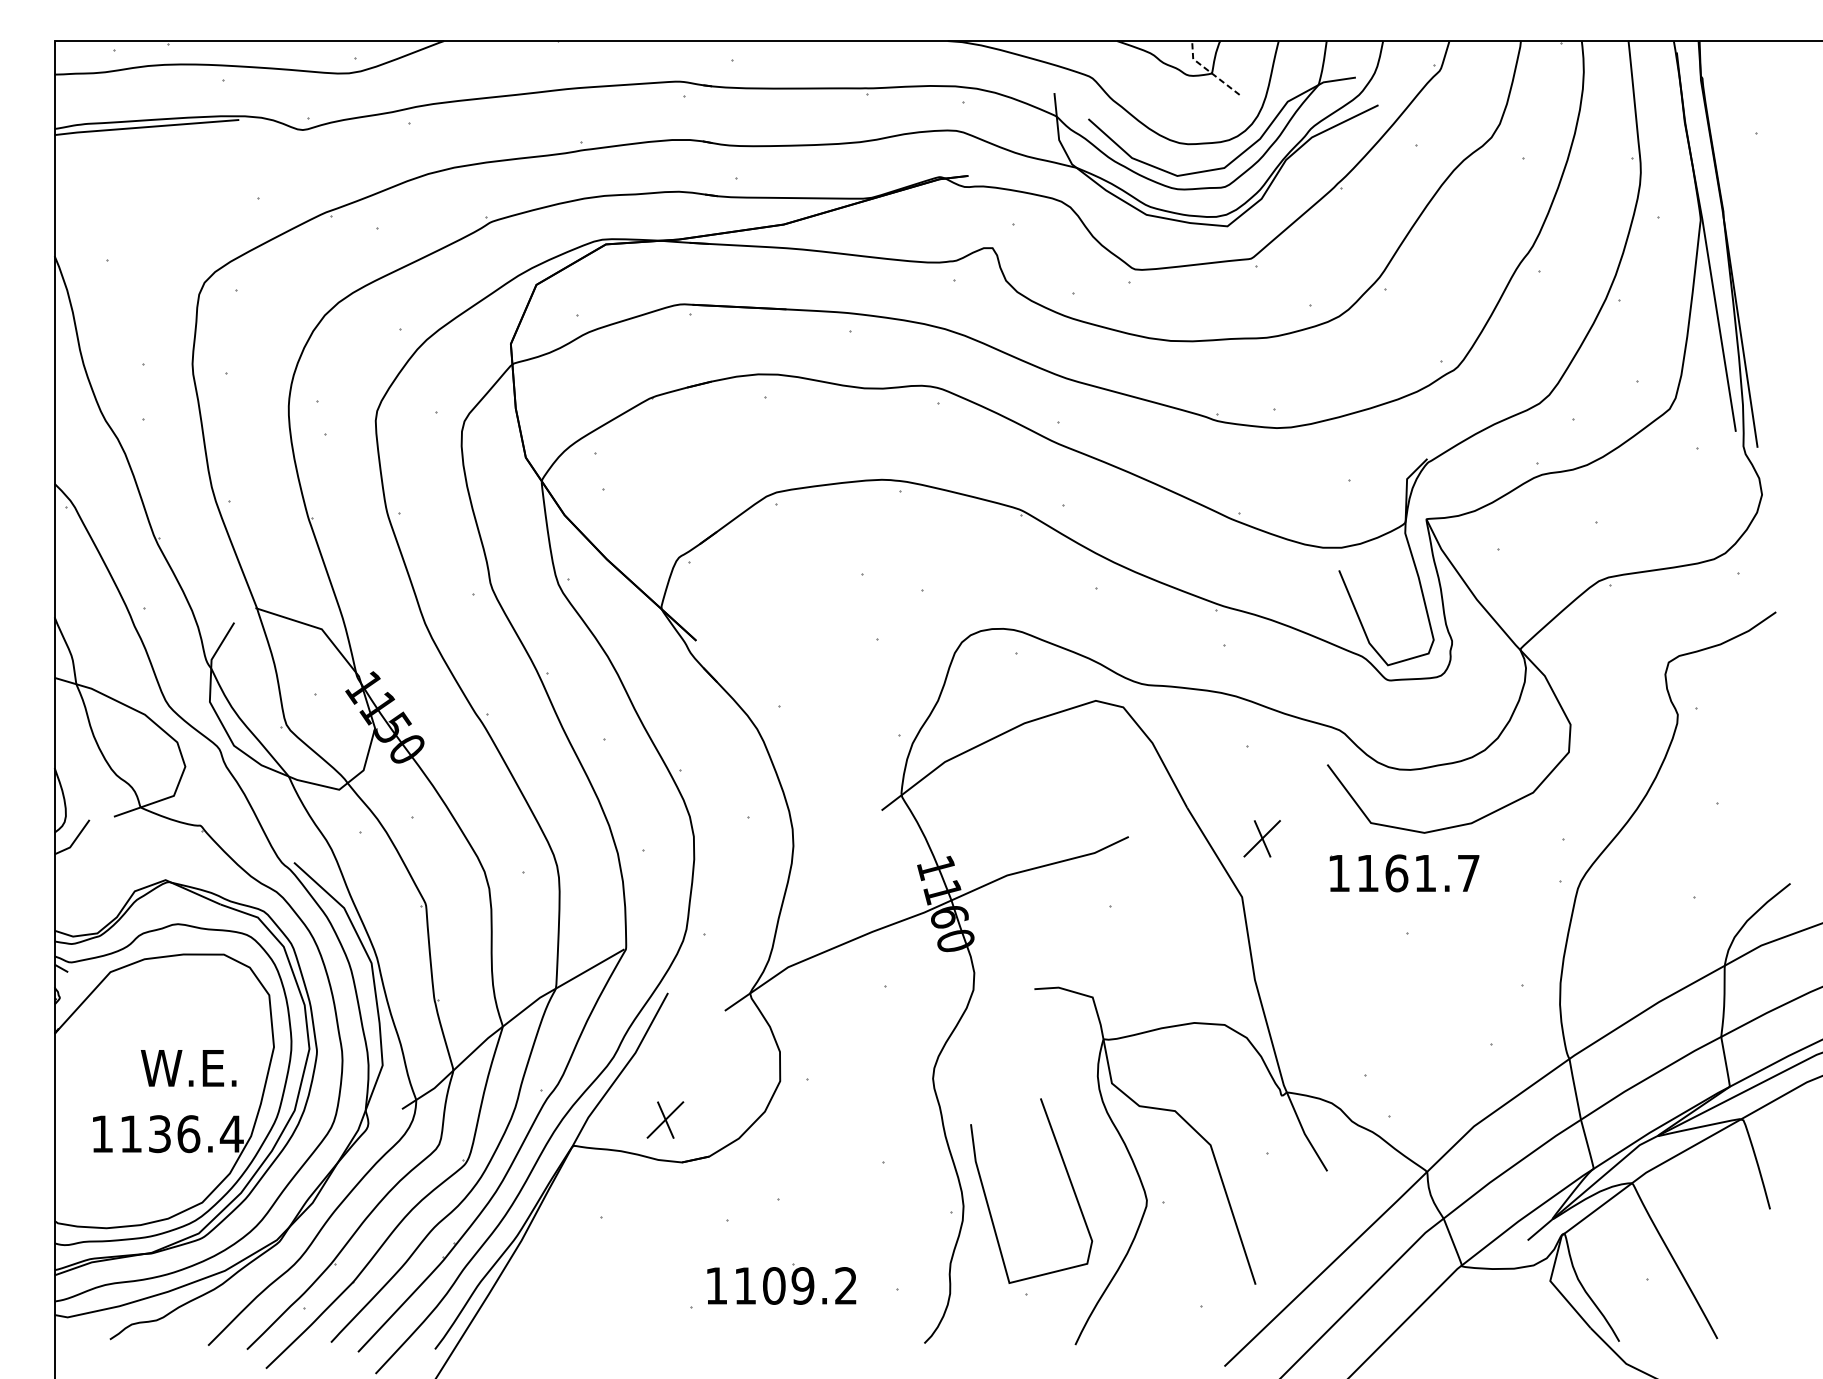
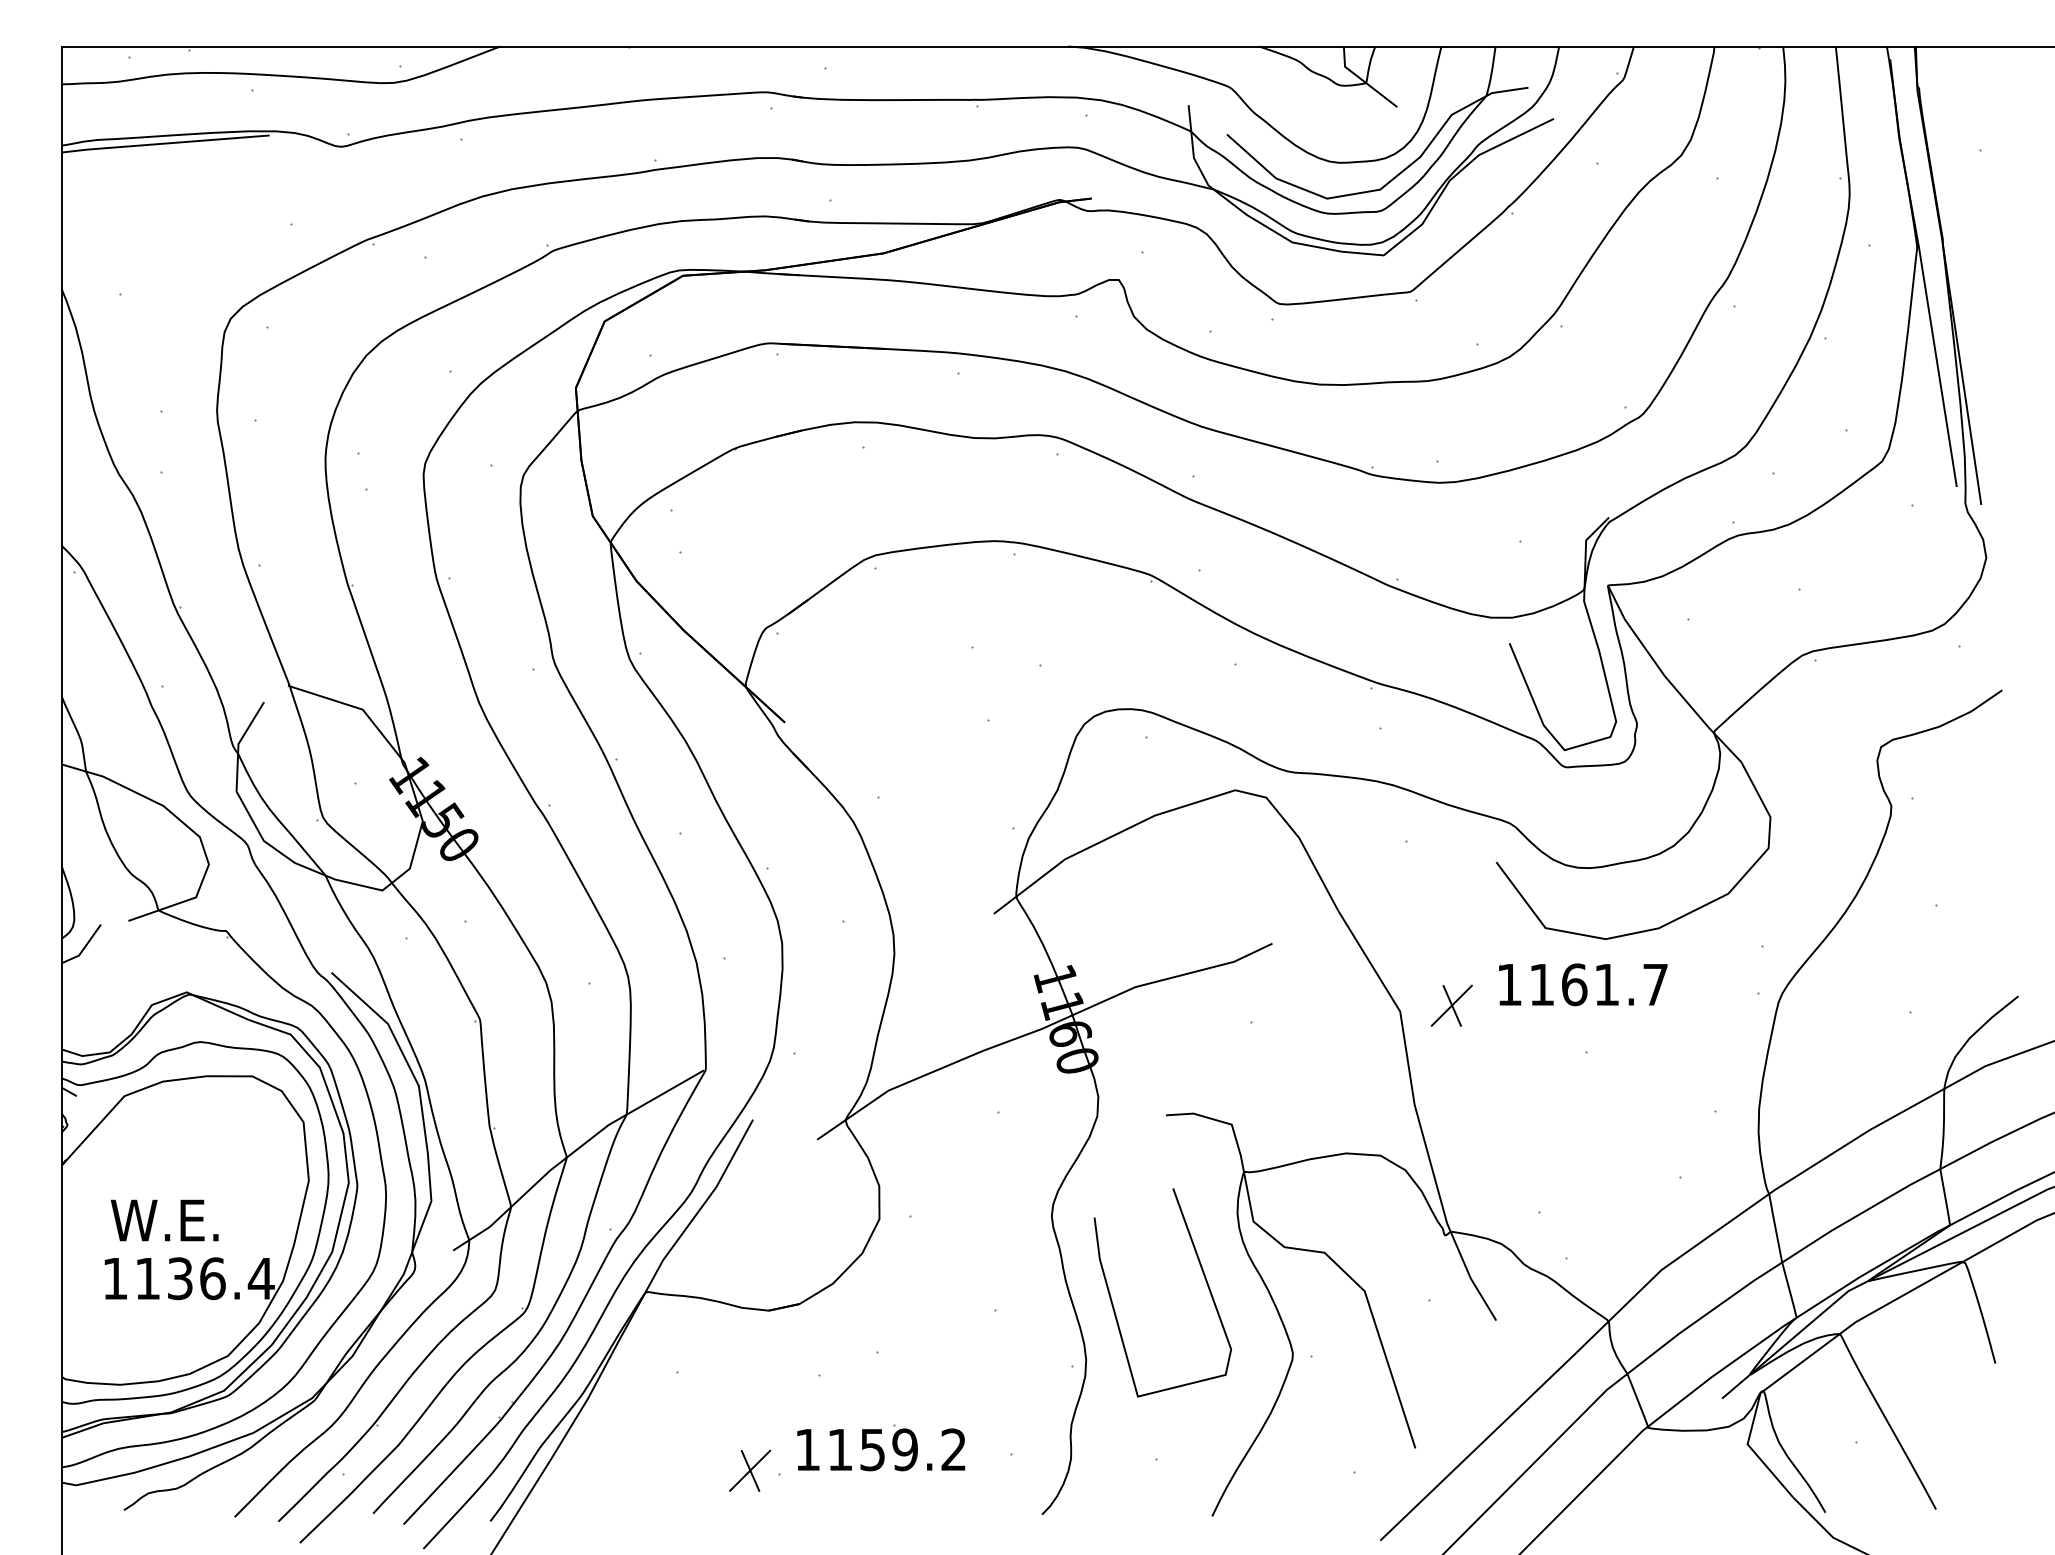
line: (1208, 71) -> (1362, 80), dashed -> solid
part: (1261, 838) -> (1451, 1005), moved
text: (188, 1068) -> (164, 1220), moved
part: (665, 1119) -> (750, 1470), moved
curve: (1068, 1178) -> (1204, 1278), moved
text: (773, 1285) -> (872, 1449), 1109.2 -> 1159.2

